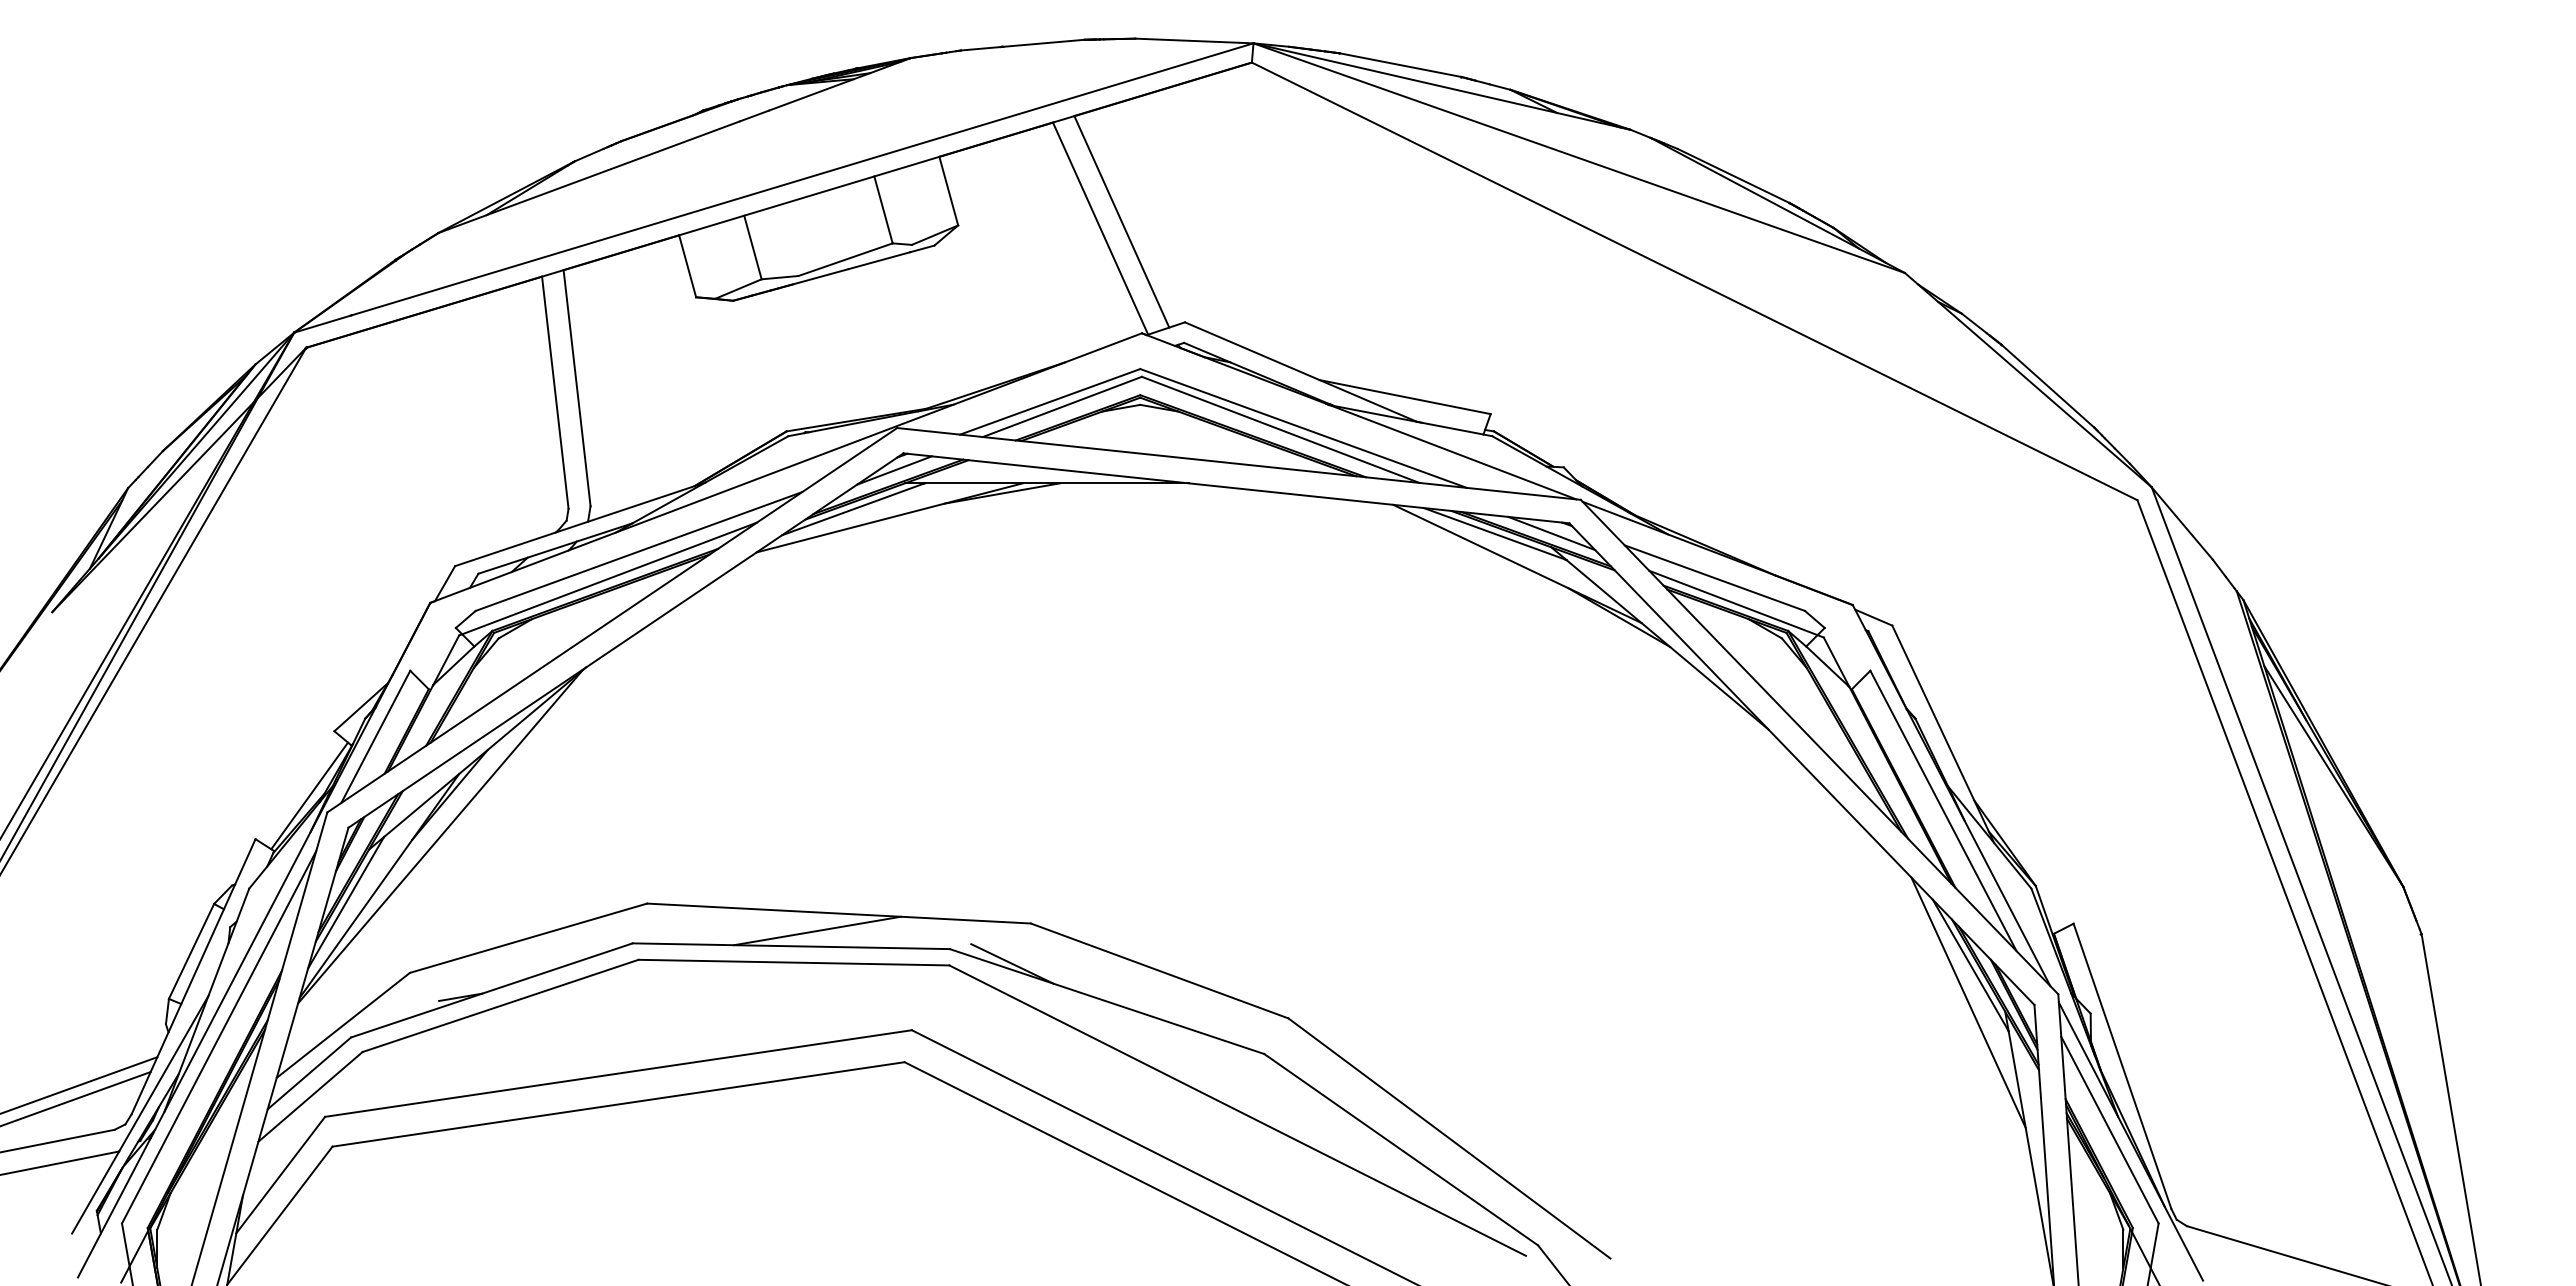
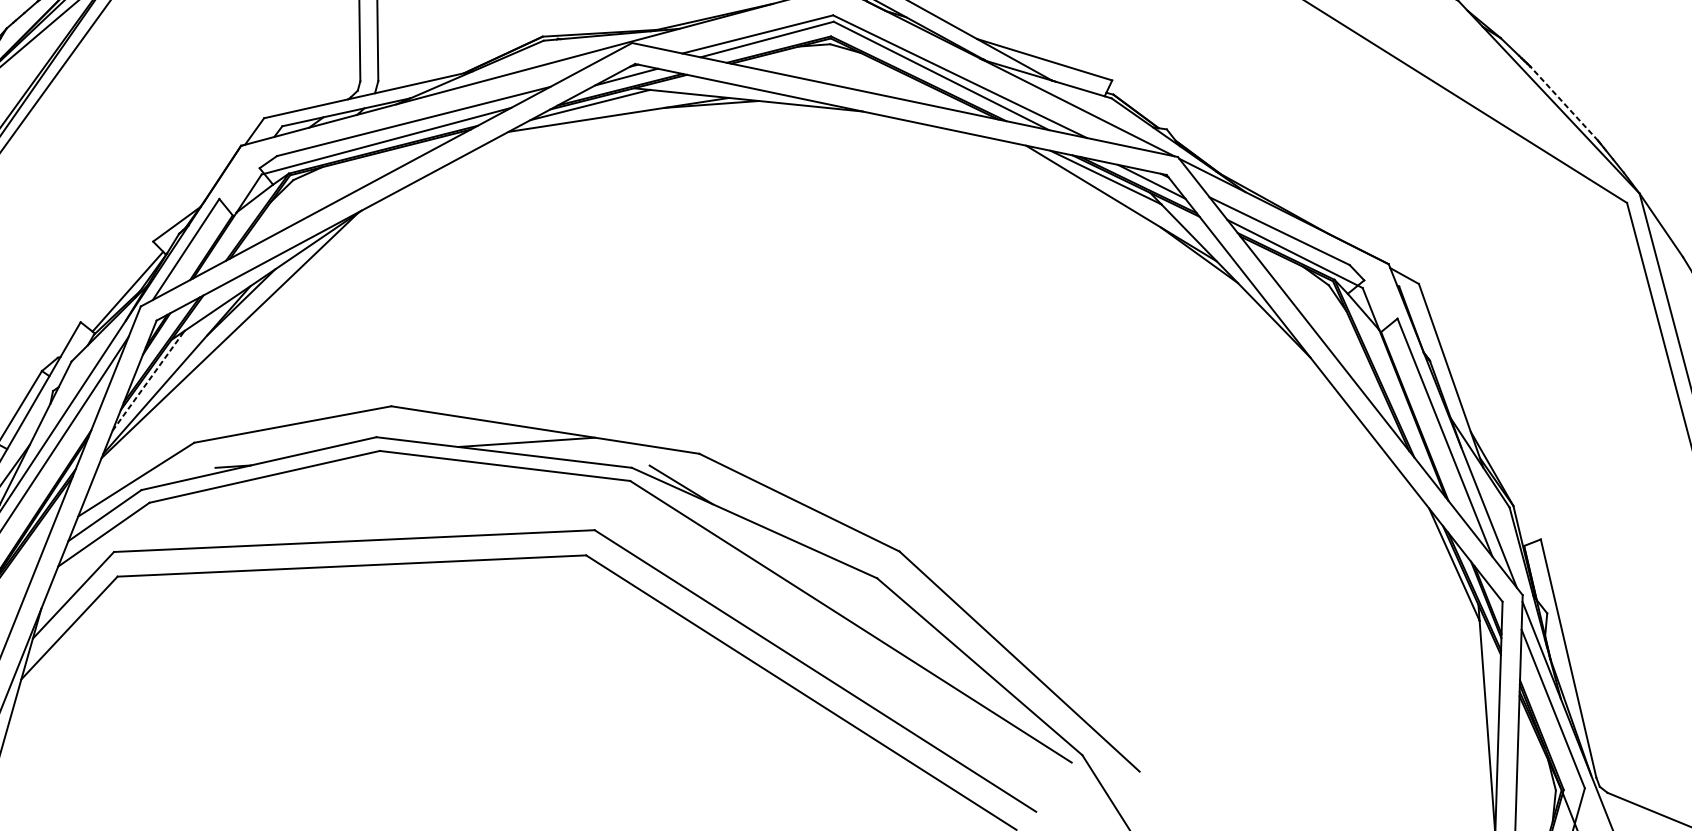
line: (2047, 386) -> (1563, 103), solid -> dashed
line: (346, 902) -> (148, 380), solid -> dashed
line: (1968, 1002) -> (1449, 594), removed

